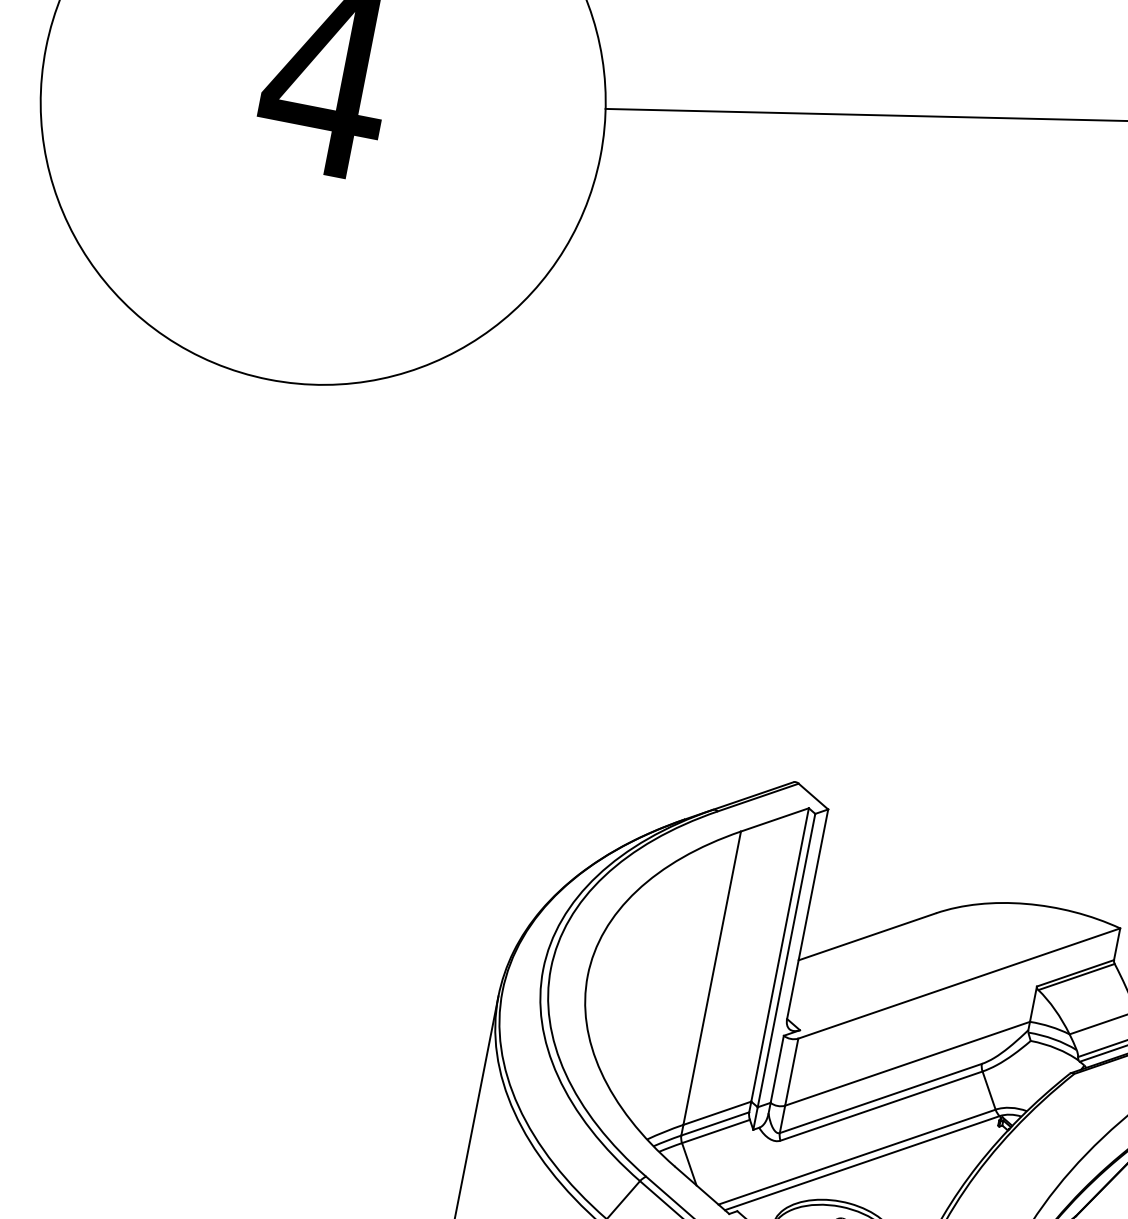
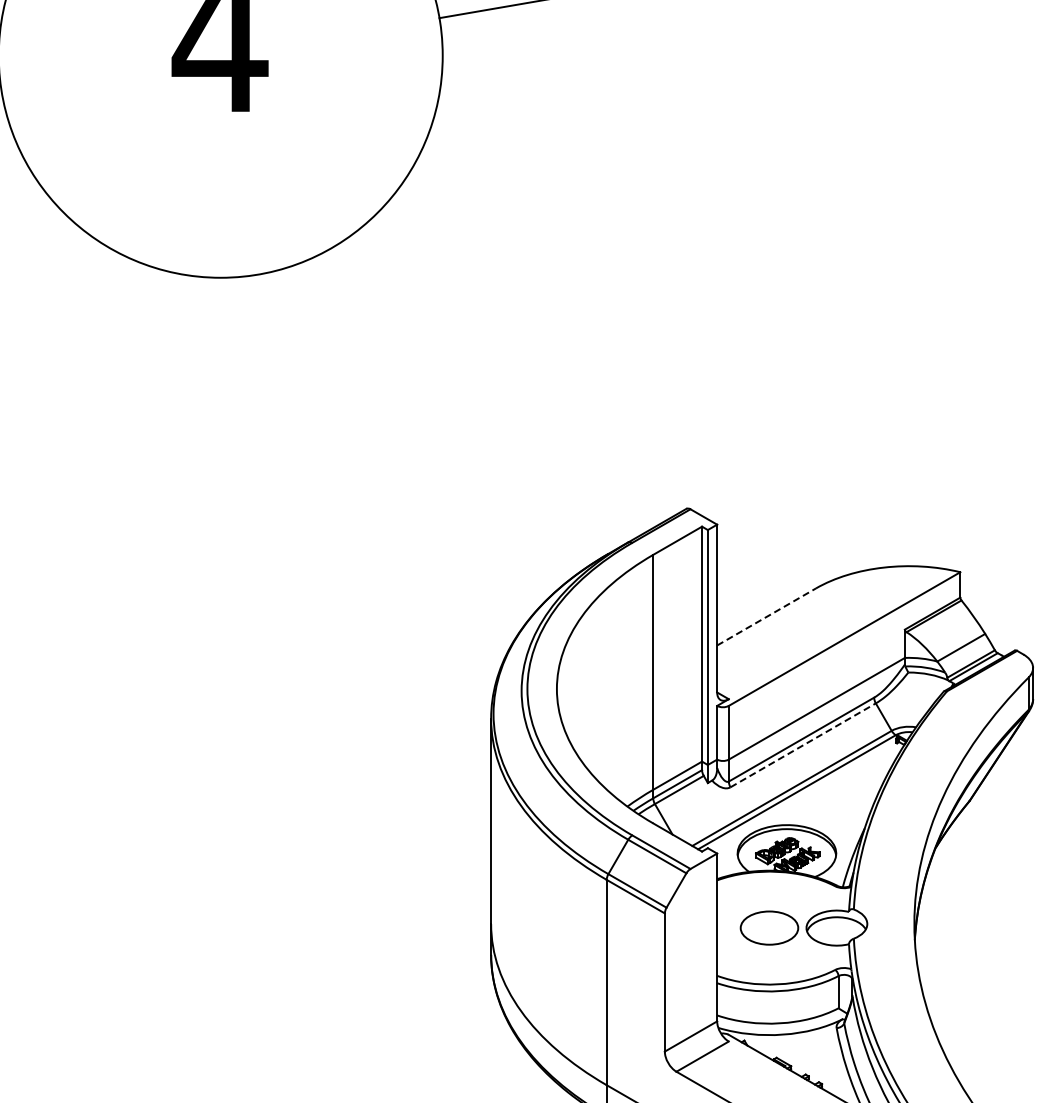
line: (868, 936) -> (767, 616), solid -> dashed
line: (881, 1106) -> (803, 745), solid -> dashed

